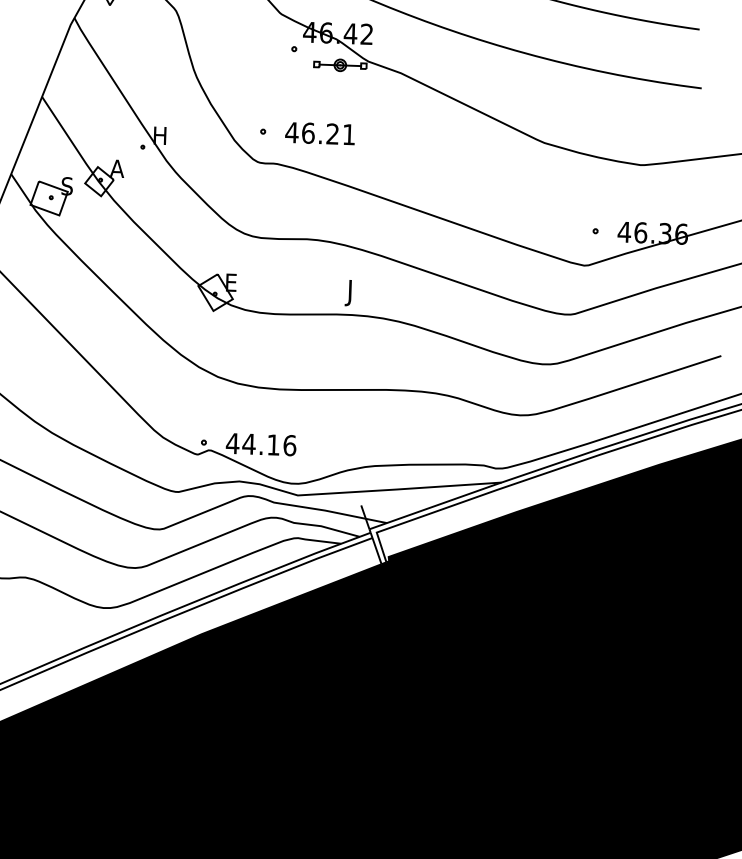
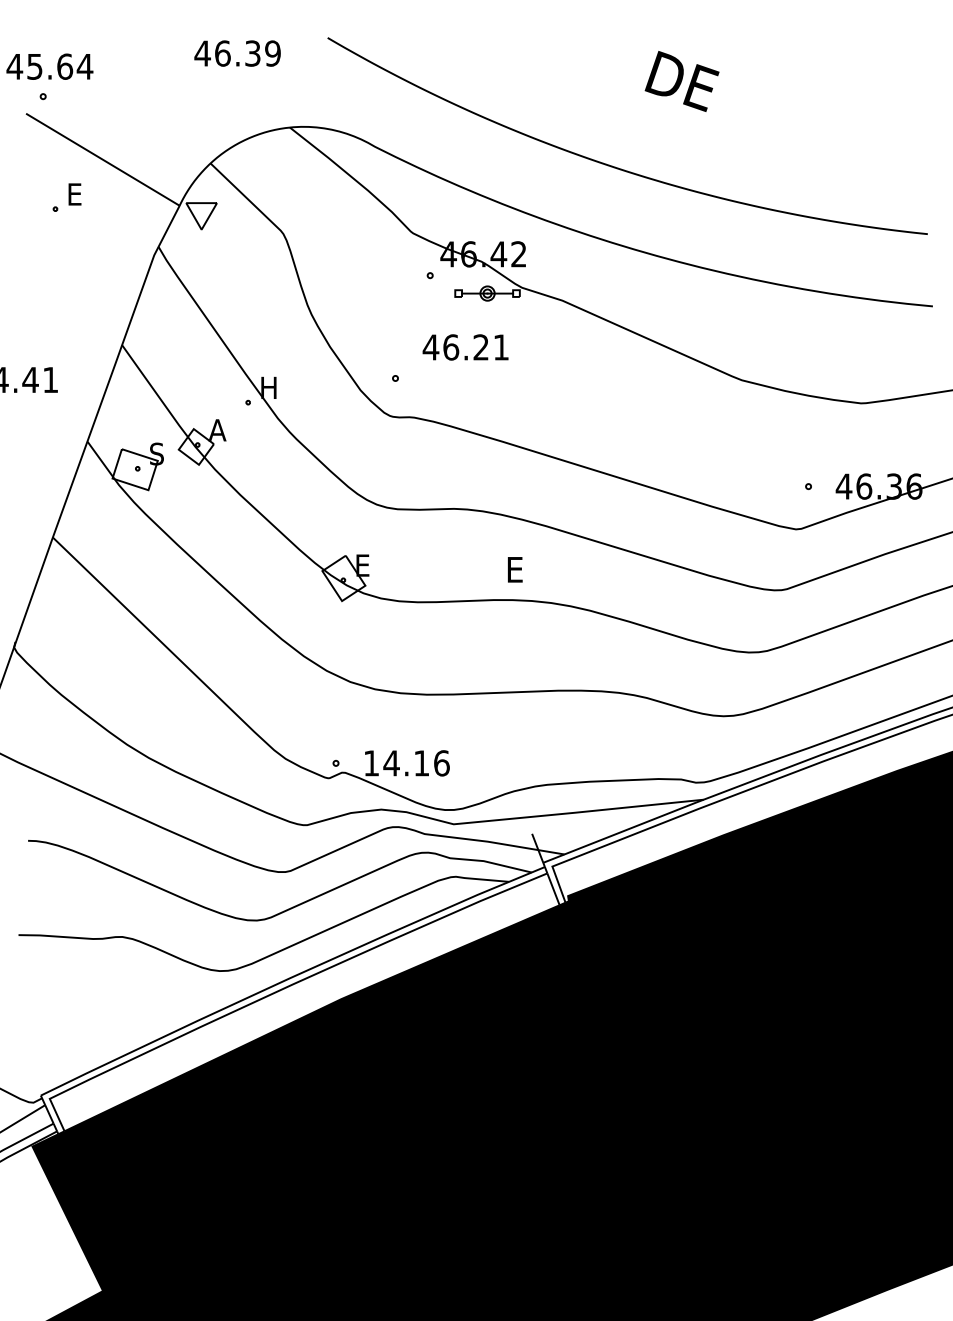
text: (320, 133) -> (465, 347), moved
text: (352, 293) -> (512, 573), J -> E
text: (232, 443) -> (371, 763), 44.16 -> 14.16

